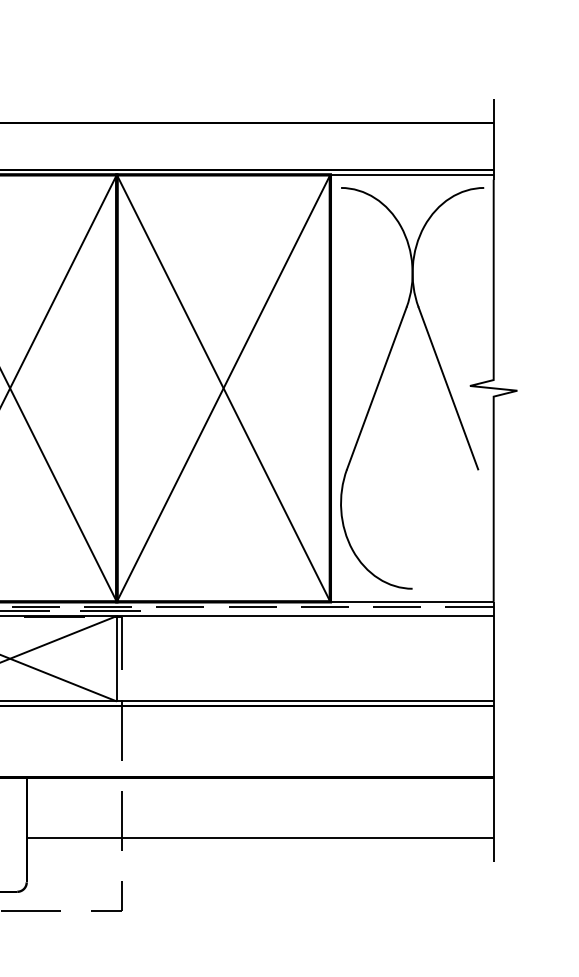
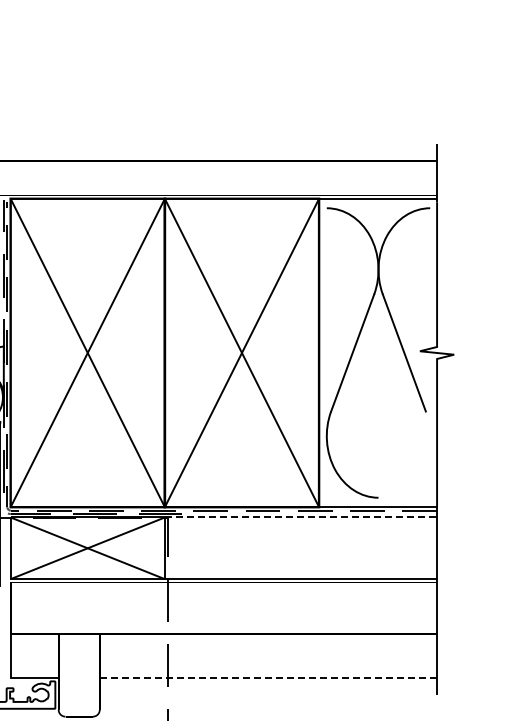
line: (306, 616) -> (301, 517), solid -> dashed
line: (260, 837) -> (268, 677), solid -> dashed

